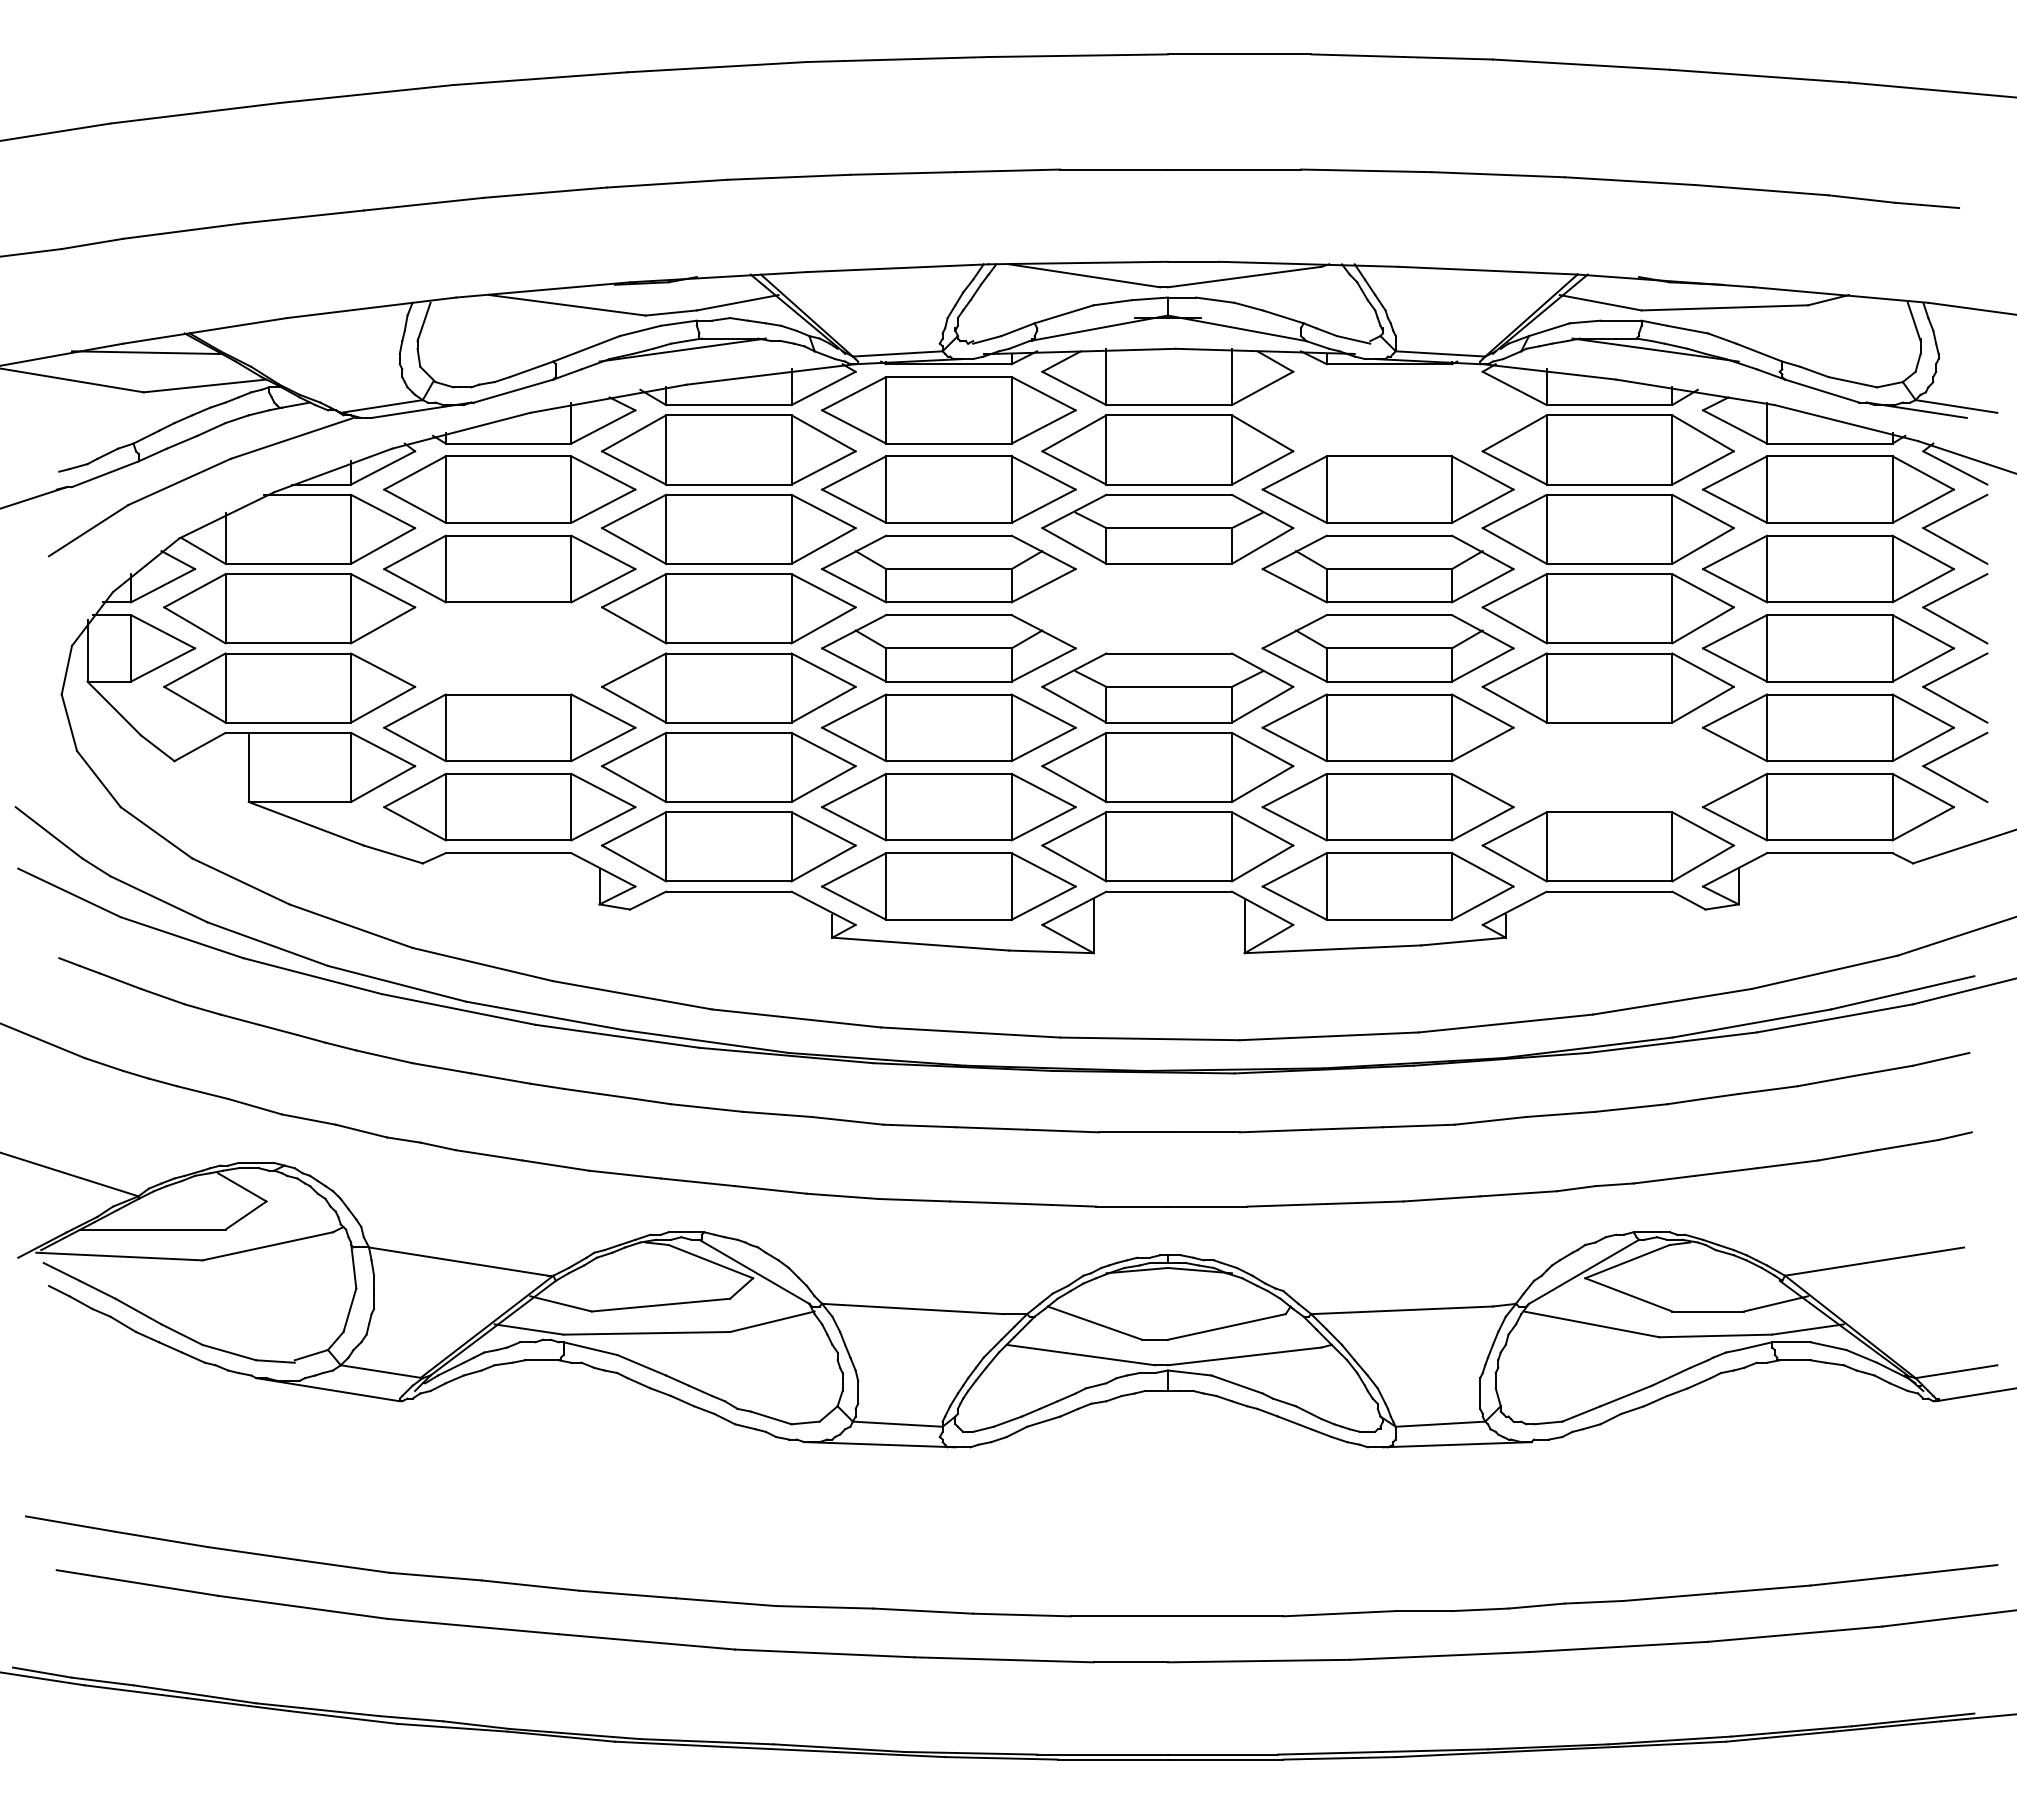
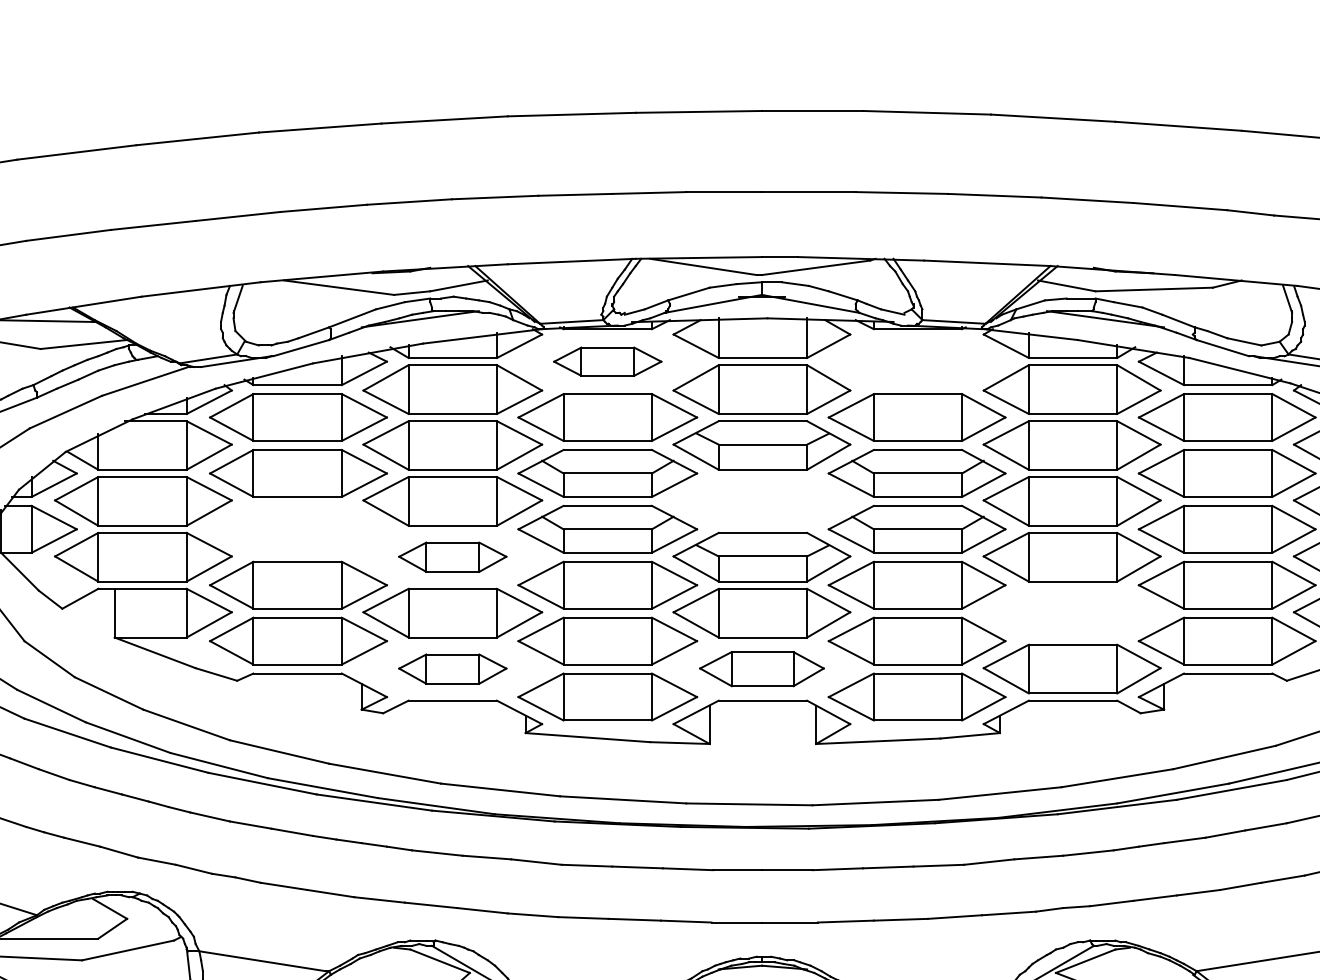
part: (948, 410) -> (607, 361), size x0.6
part: (728, 687) -> (452, 556), size x0.6
part: (728, 846) -> (452, 668), size x0.6
part: (1167, 846) -> (761, 668), size x0.7

